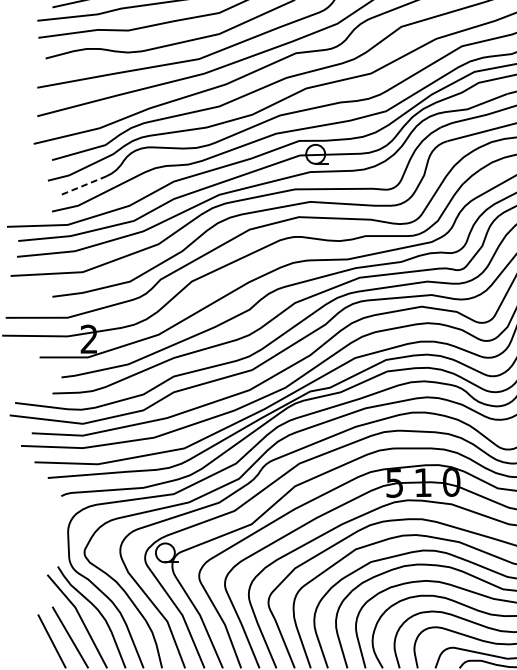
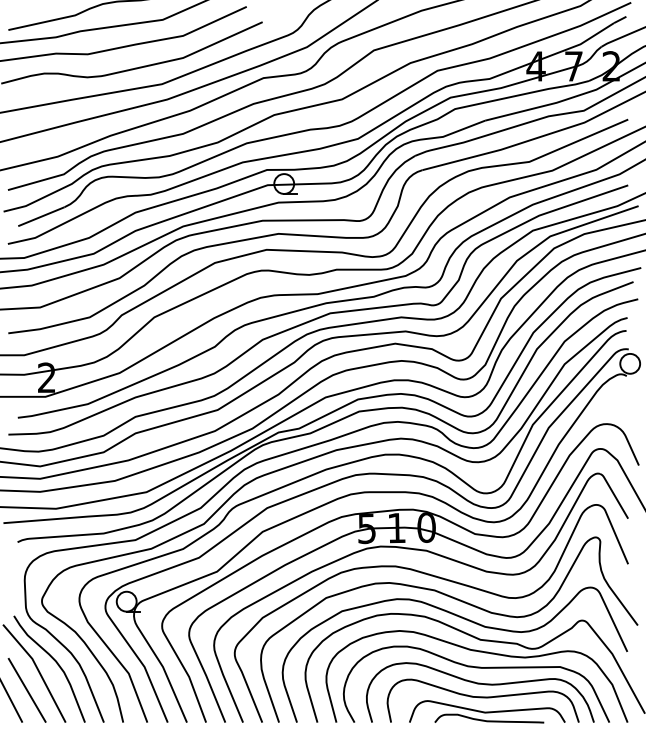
line: (84, 185) -> (41, 216), dashed -> solid

